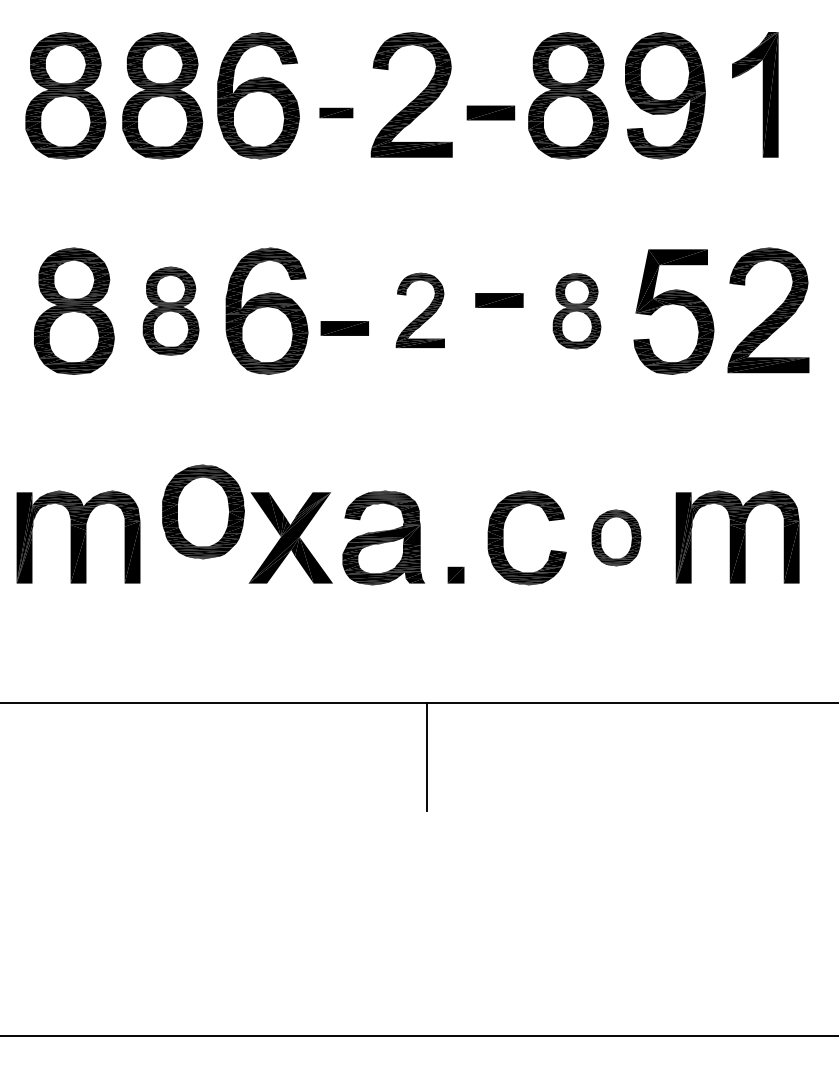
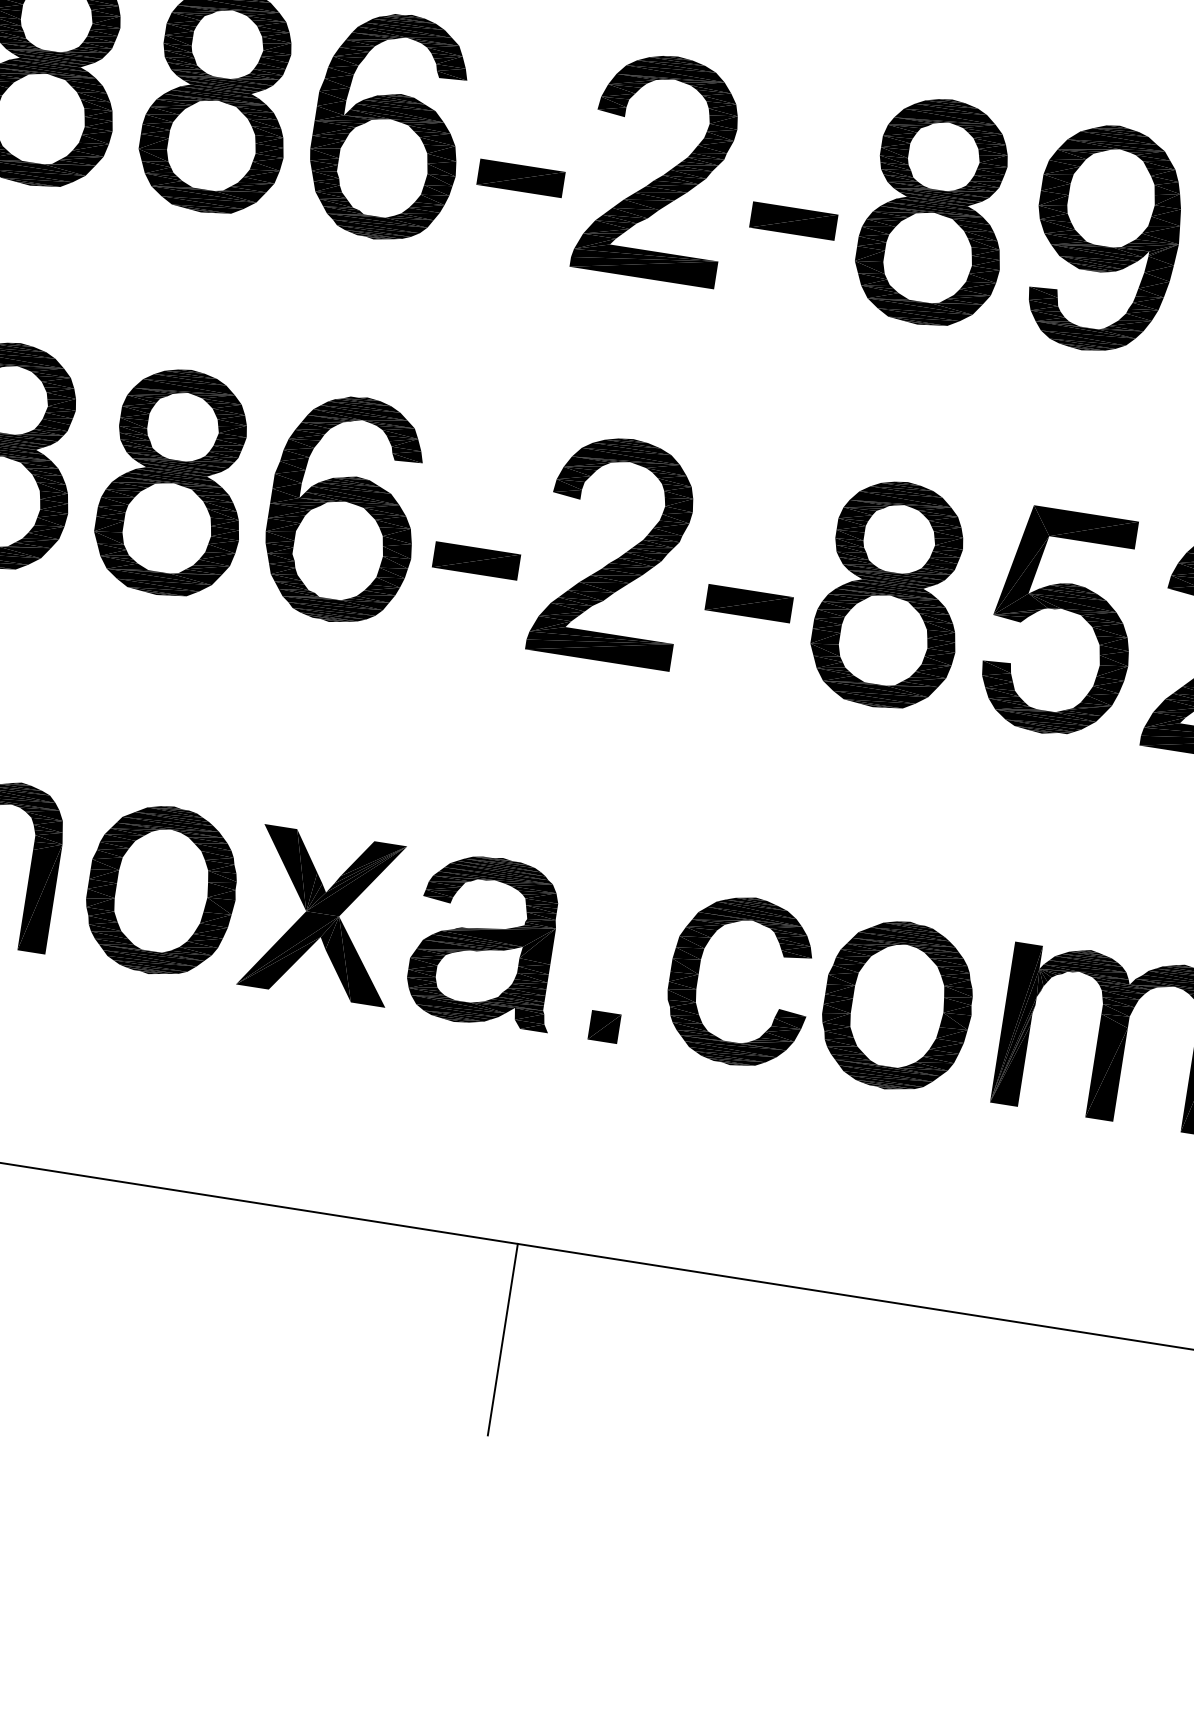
part: (336, 112) -> (521, 177), size x1.43
part: (499, 300) -> (749, 603), moved
part: (170, 310) -> (173, 481), size x1.43
part: (420, 310) -> (614, 550), size x1.67
part: (576, 310) -> (890, 593), size x1.67
part: (203, 511) -> (162, 889), moved
part: (616, 537) -> (898, 1004), size x1.67

